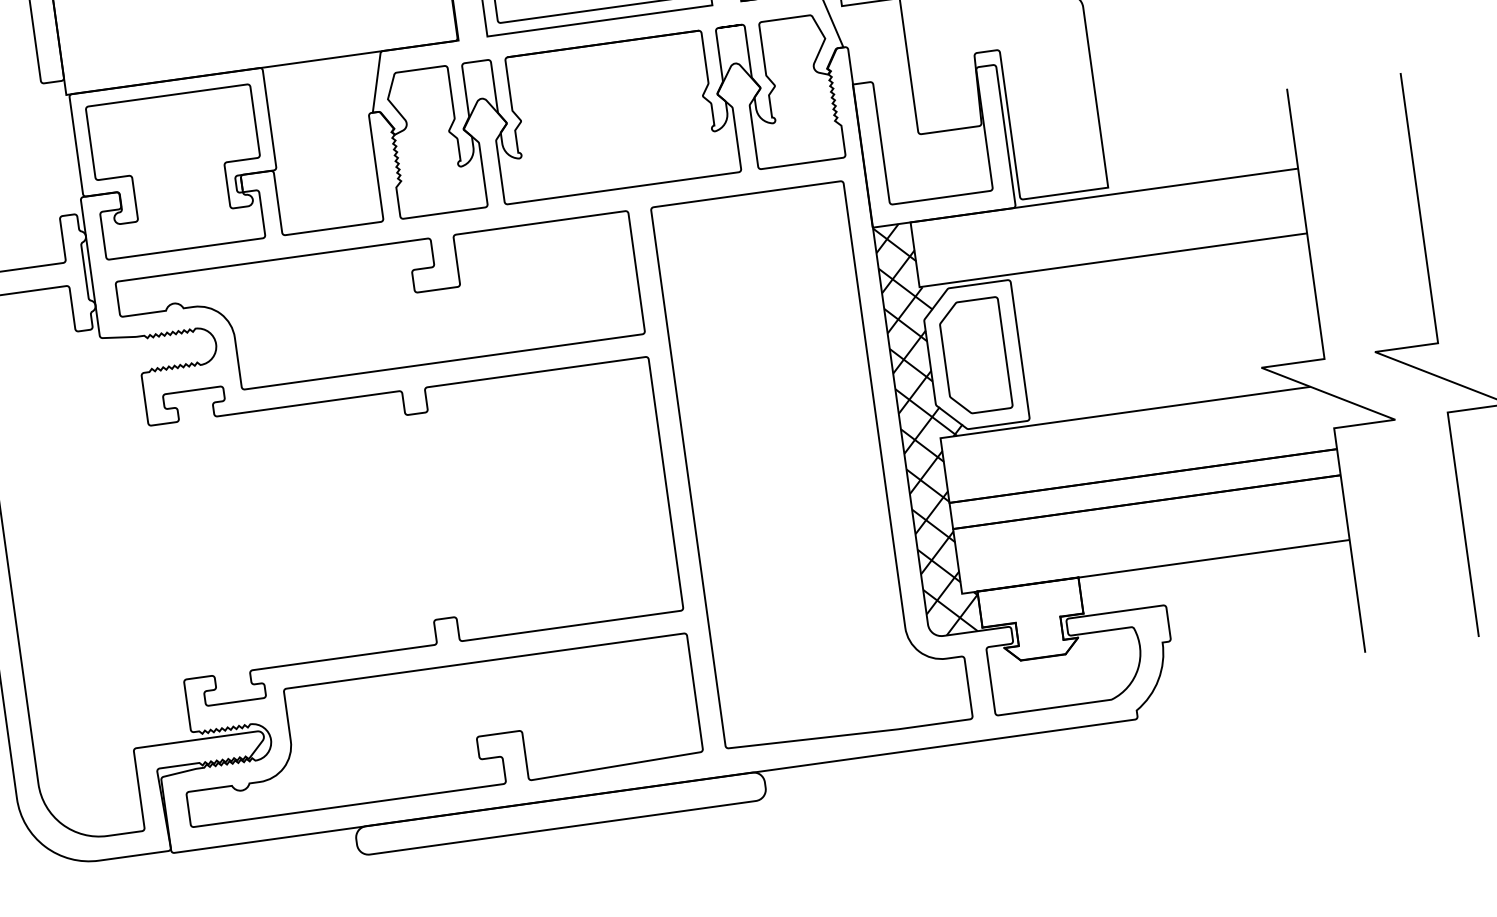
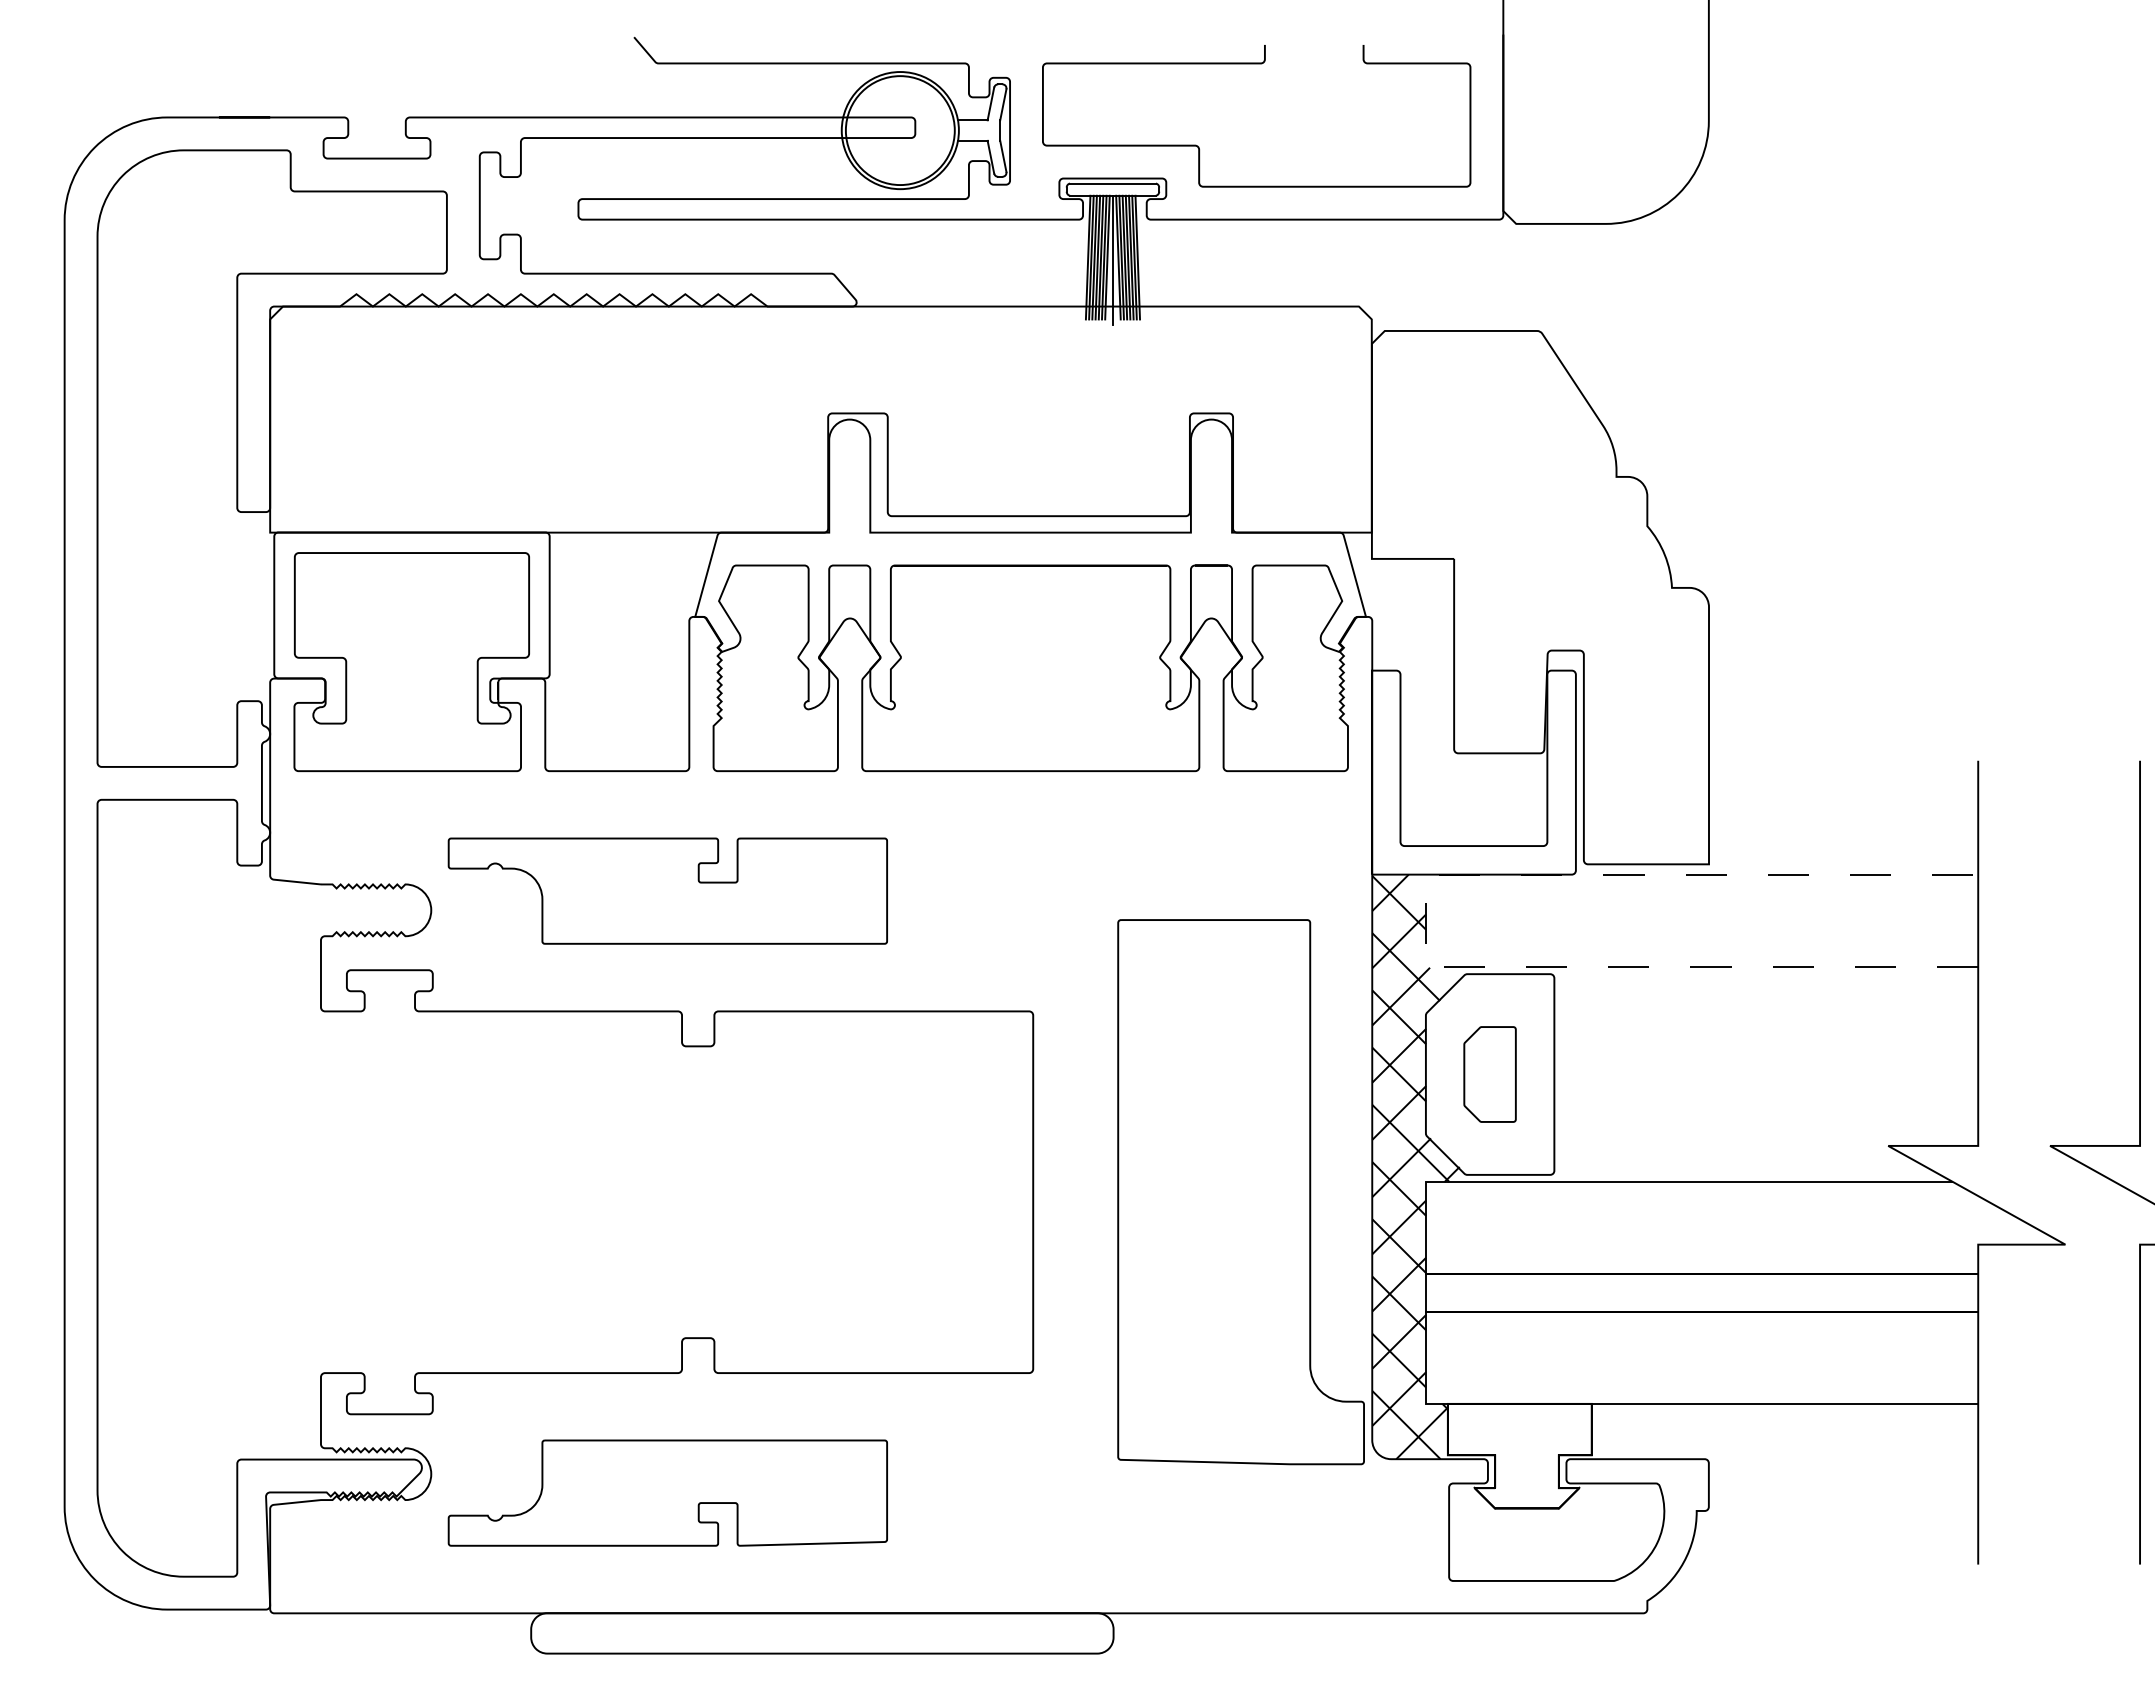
line: (914, 254) -> (1425, 920), solid -> dashed
part: (379, 307) -> (667, 890), size x0.6
part: (974, 356) -> (1489, 1074), size x0.6
part: (811, 462) -> (1240, 1191), size x0.7
part: (438, 729) -> (667, 1492), size x0.6

